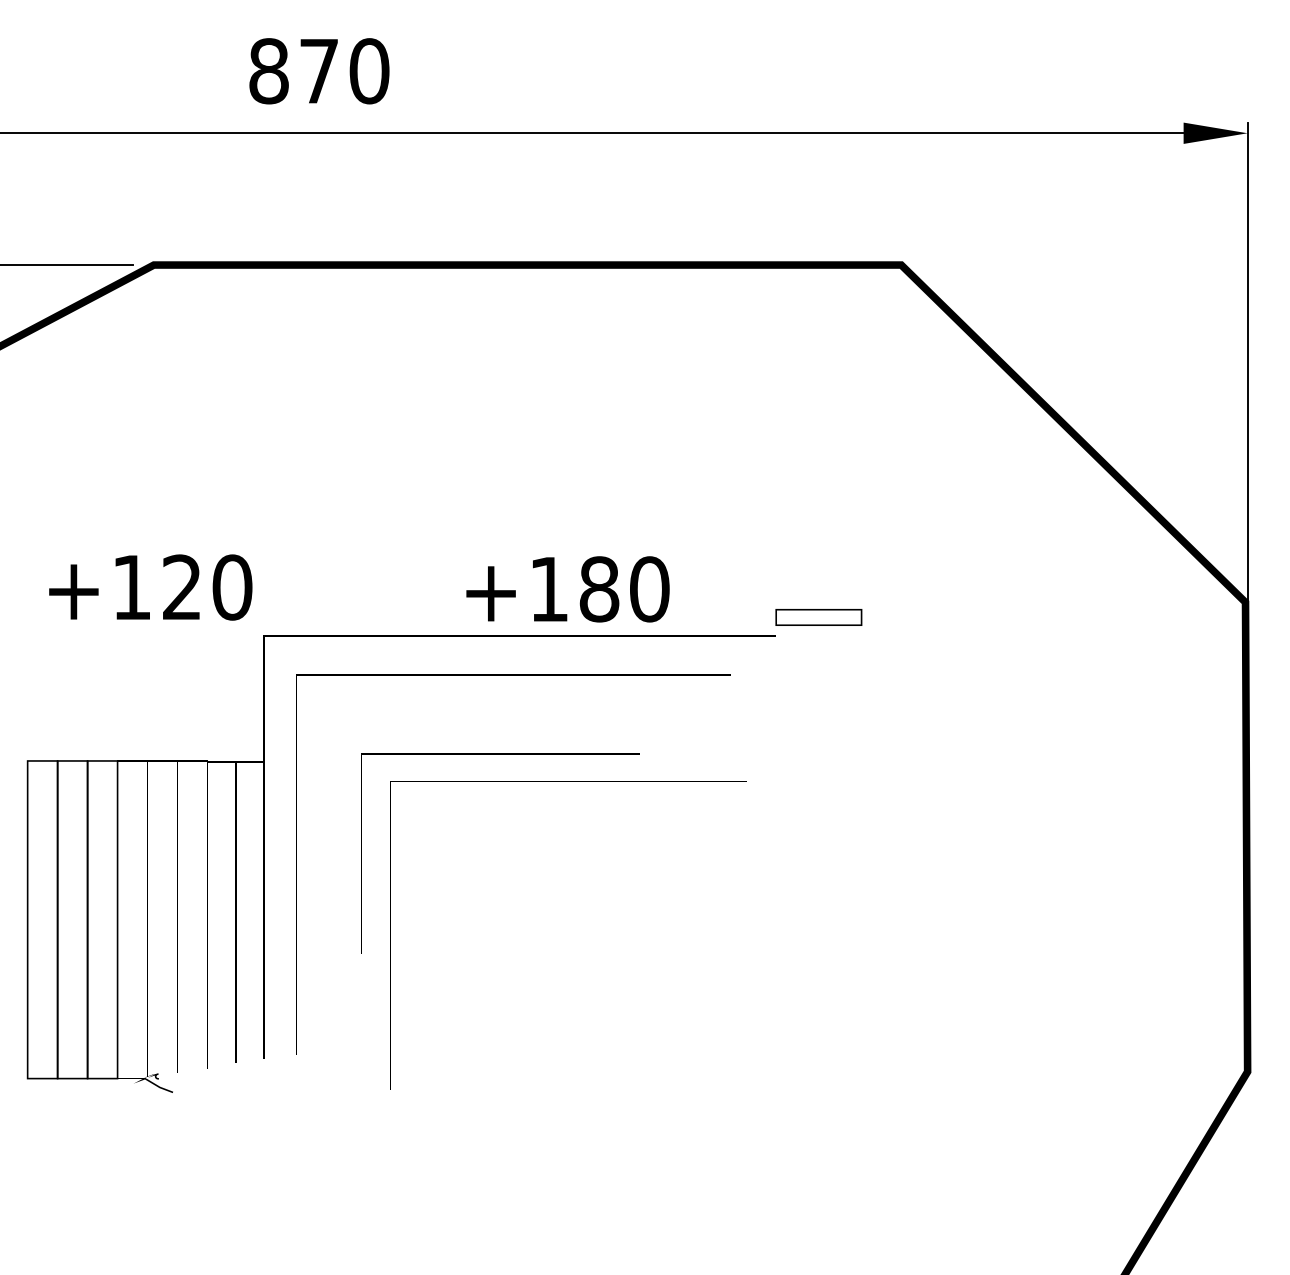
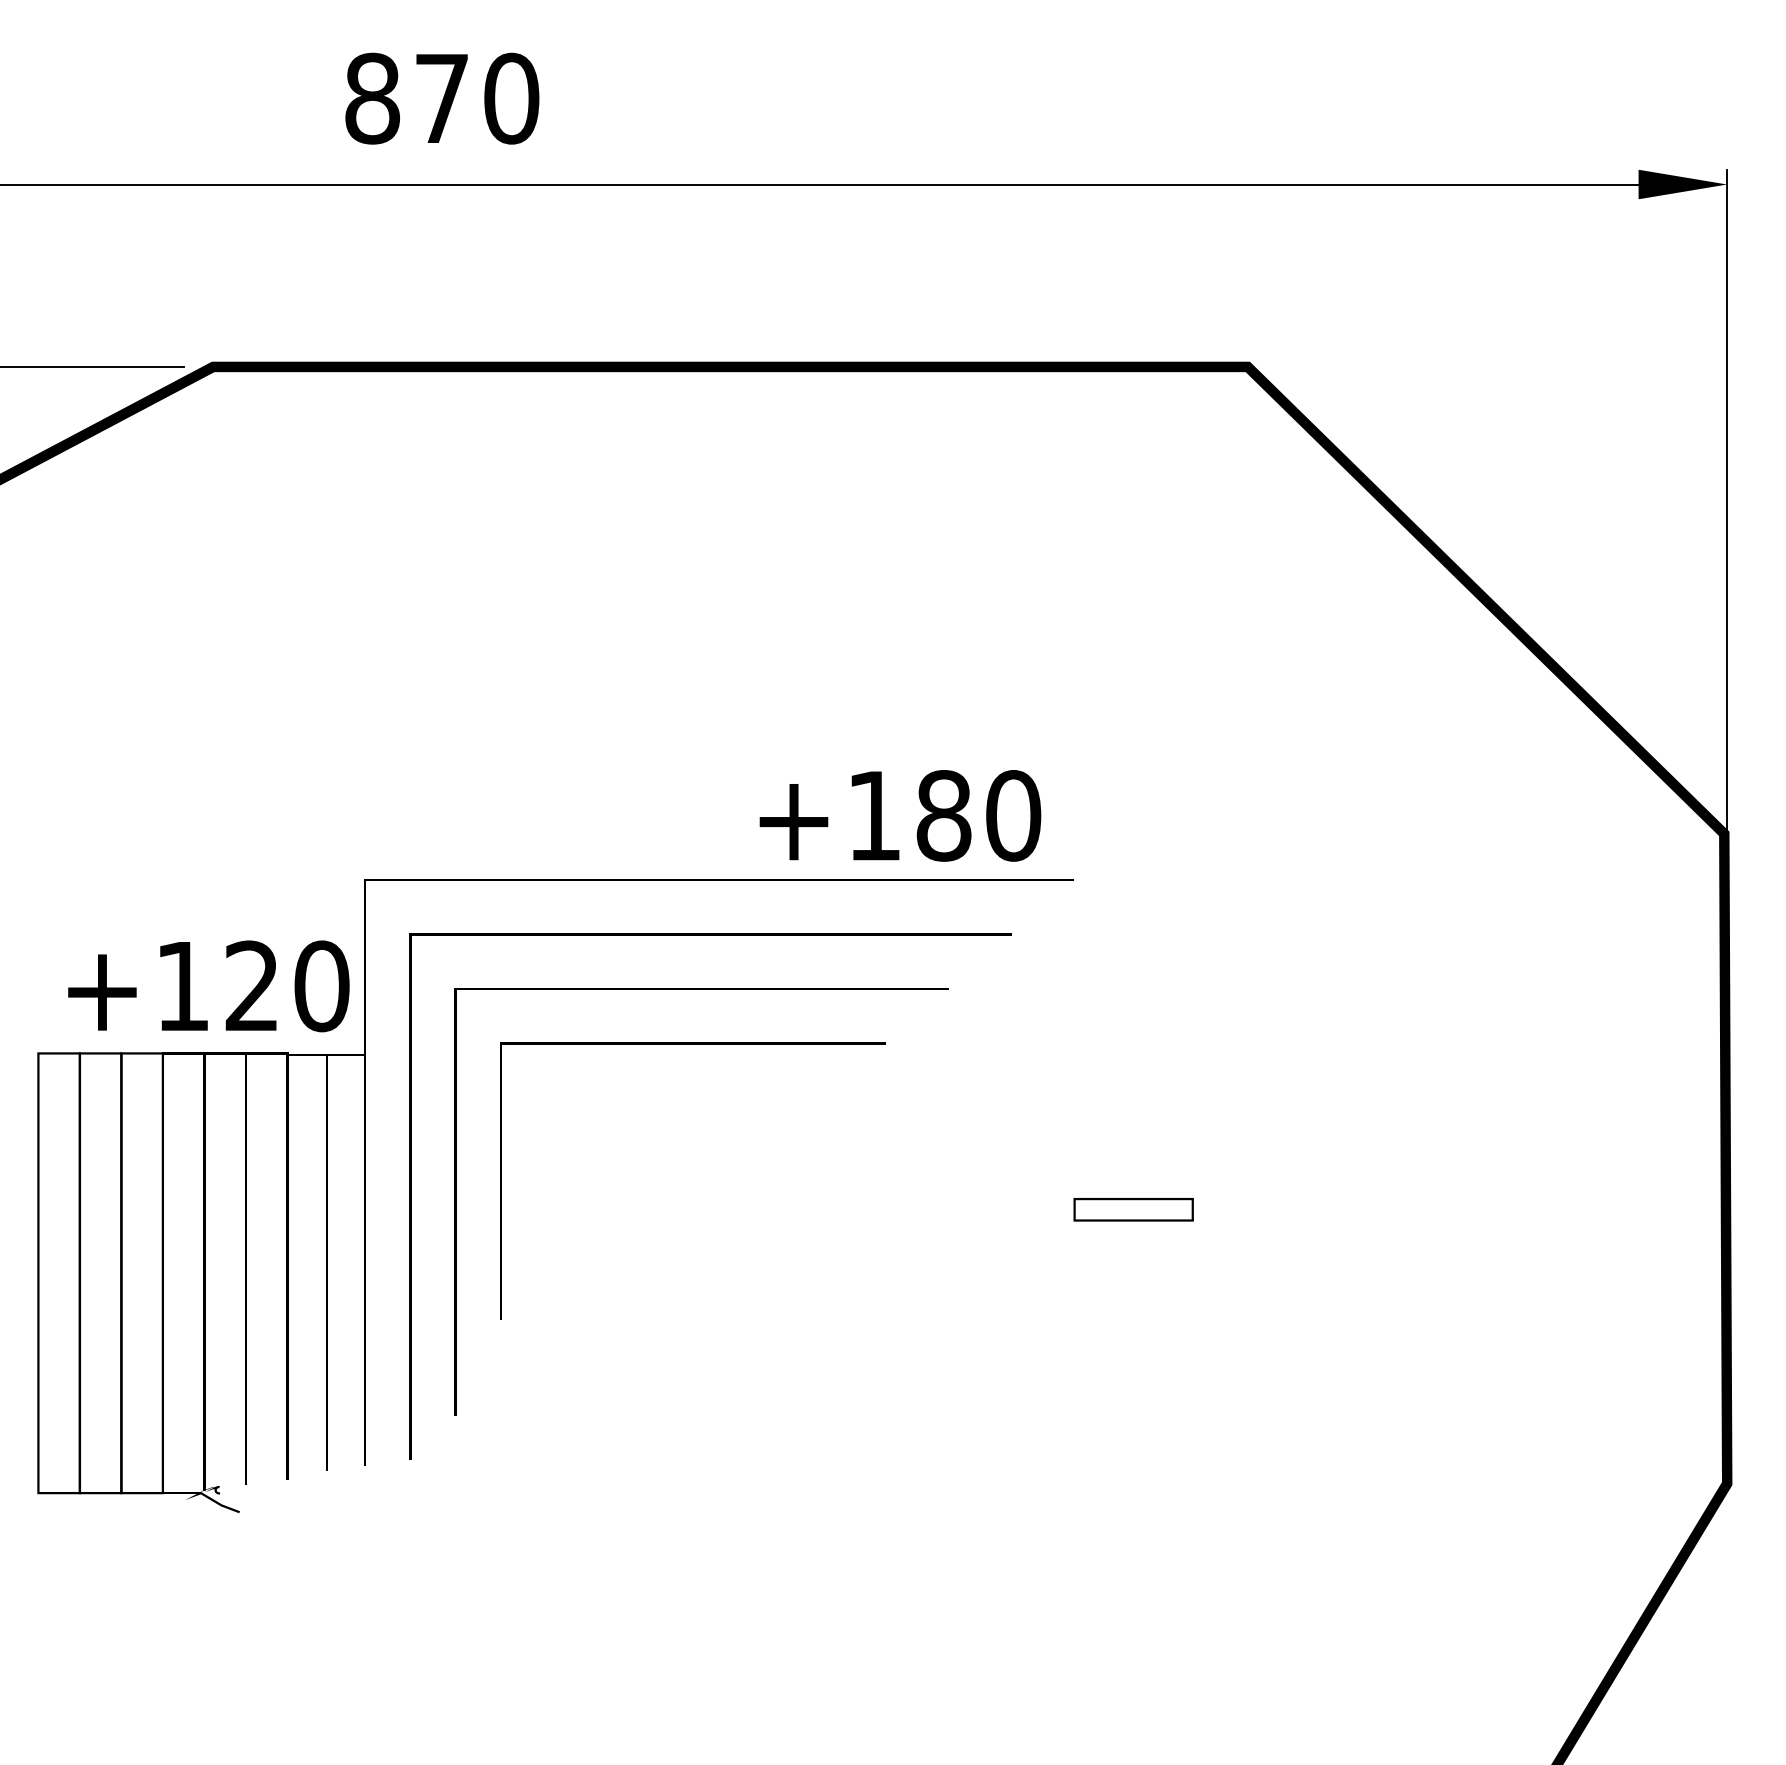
text: (150, 587) -> (208, 986), moved
text: (568, 589) -> (900, 815), moved
part: (818, 617) -> (1133, 1209), moved
line: (568, 781) -> (701, 989), moved

